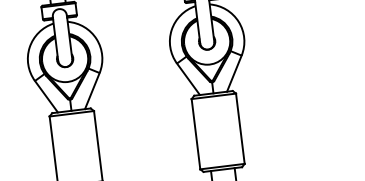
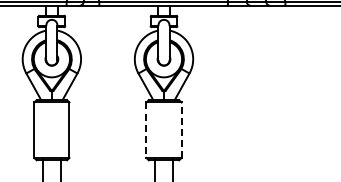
line: (240, 129) -> (181, 130), solid -> dashed
line: (196, 134) -> (146, 130), solid -> dashed

